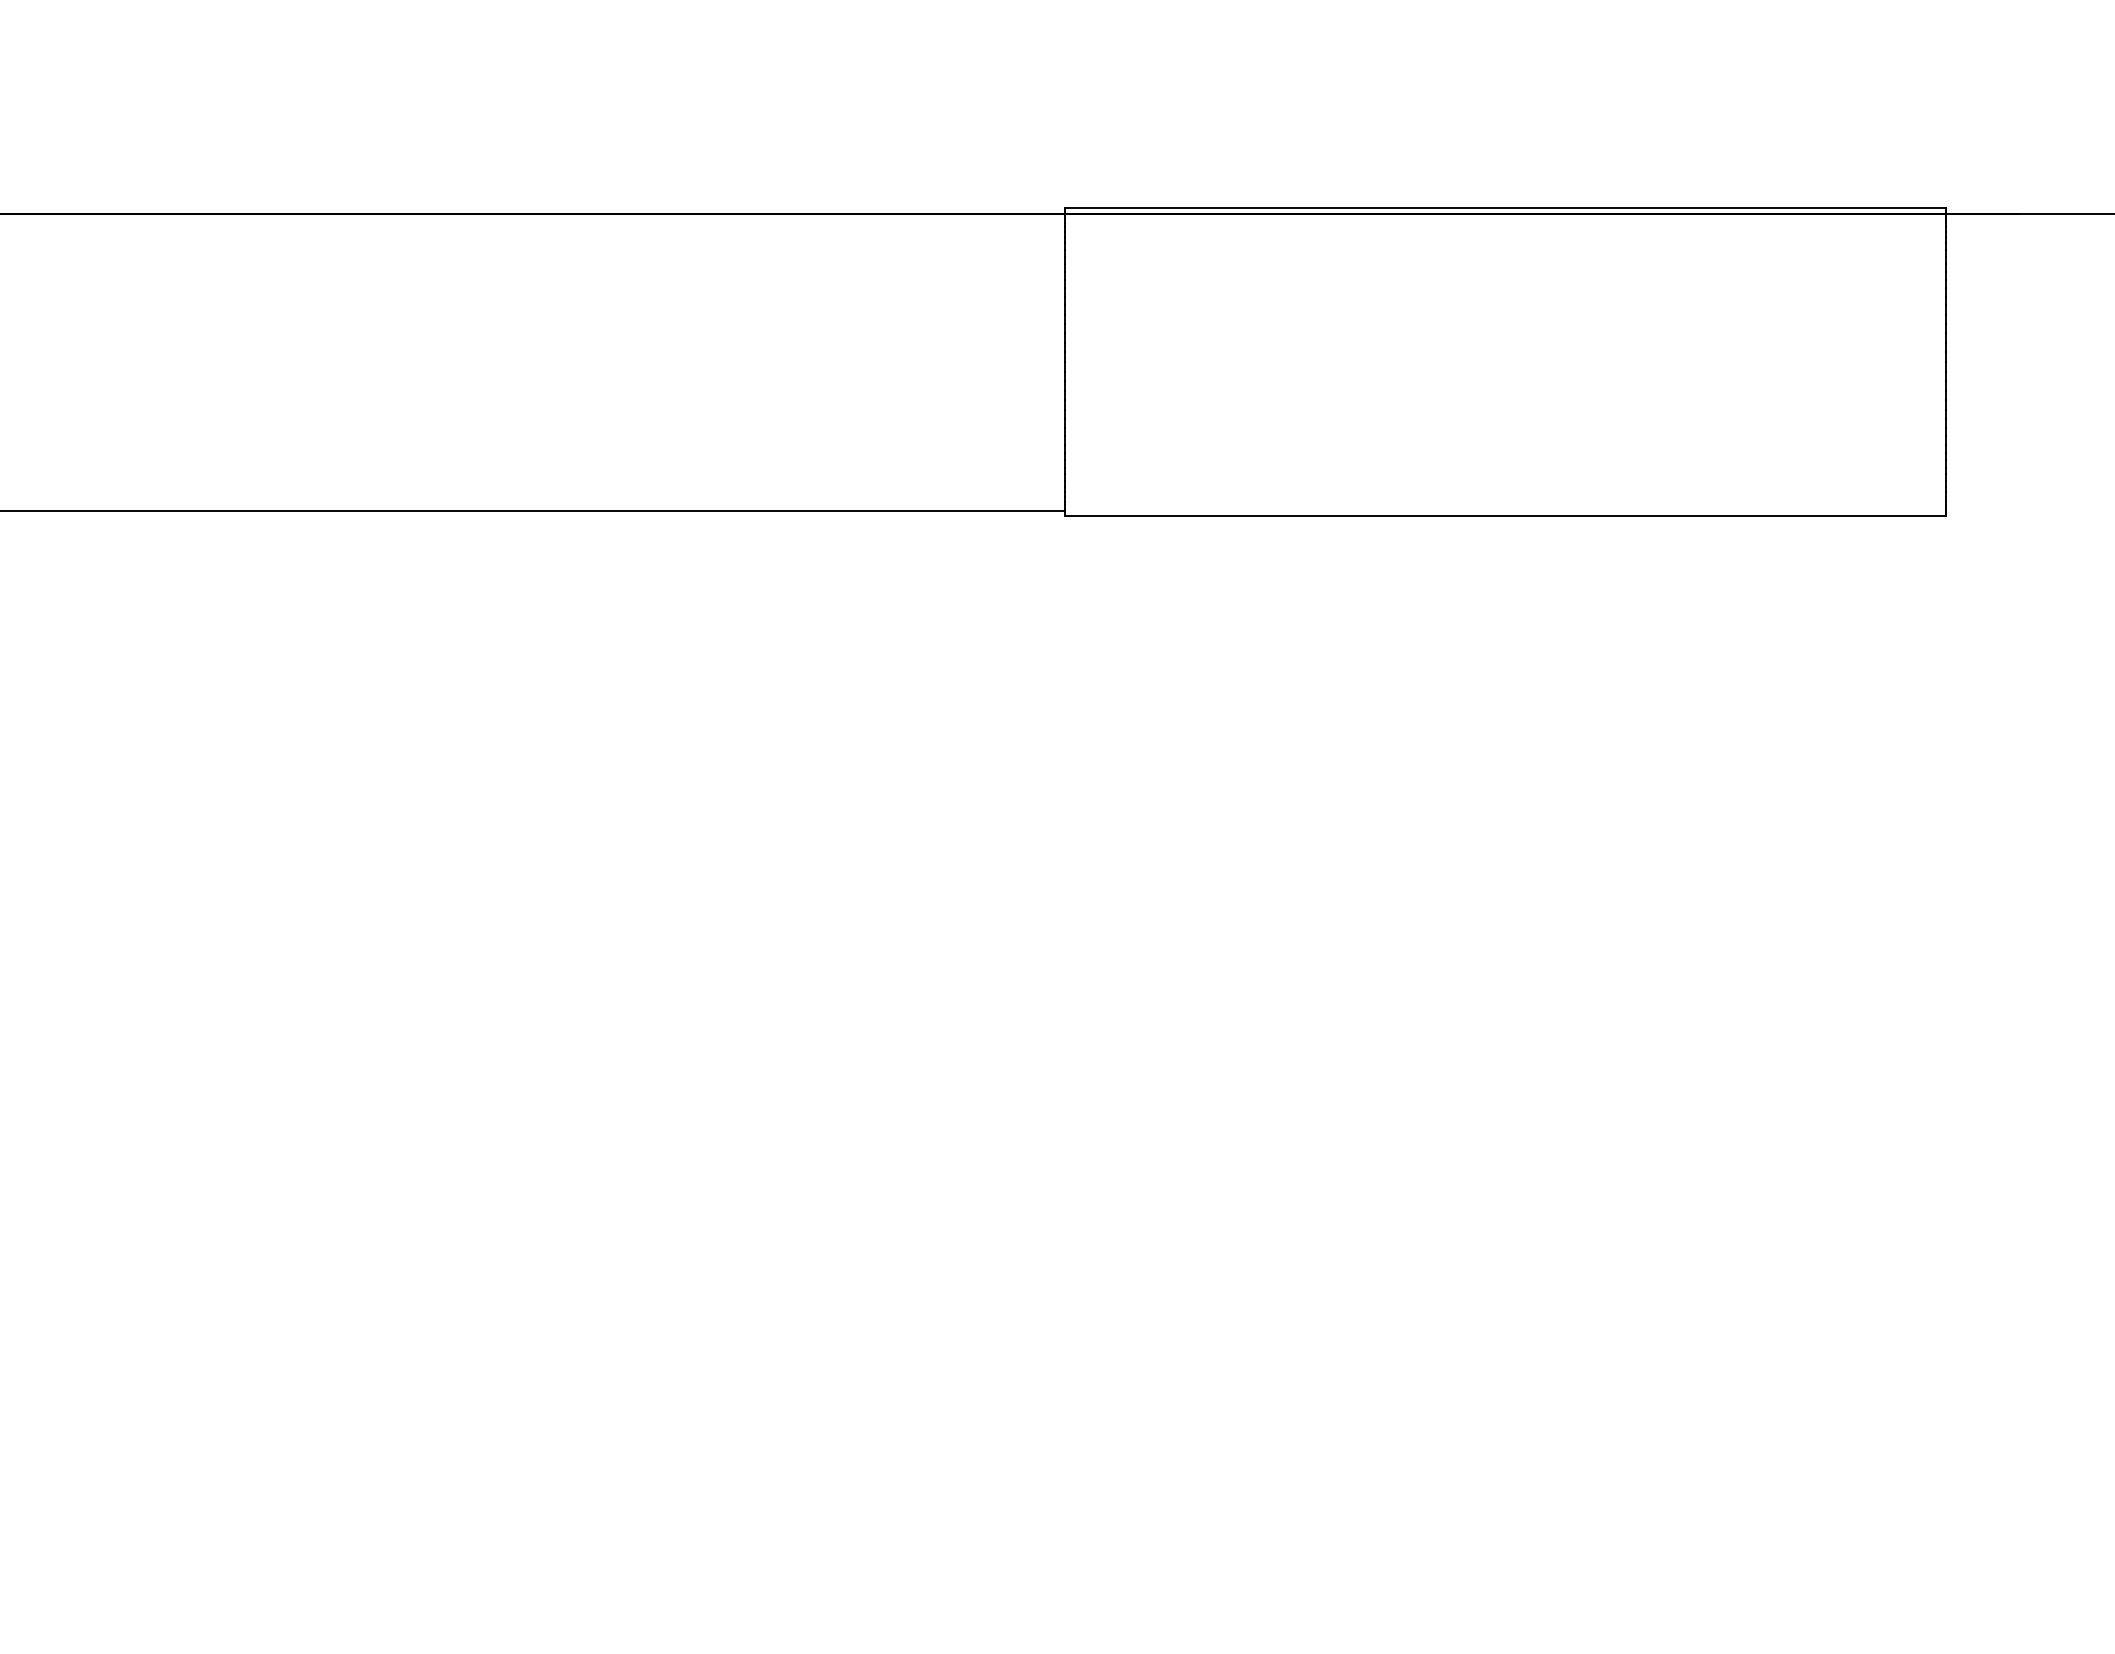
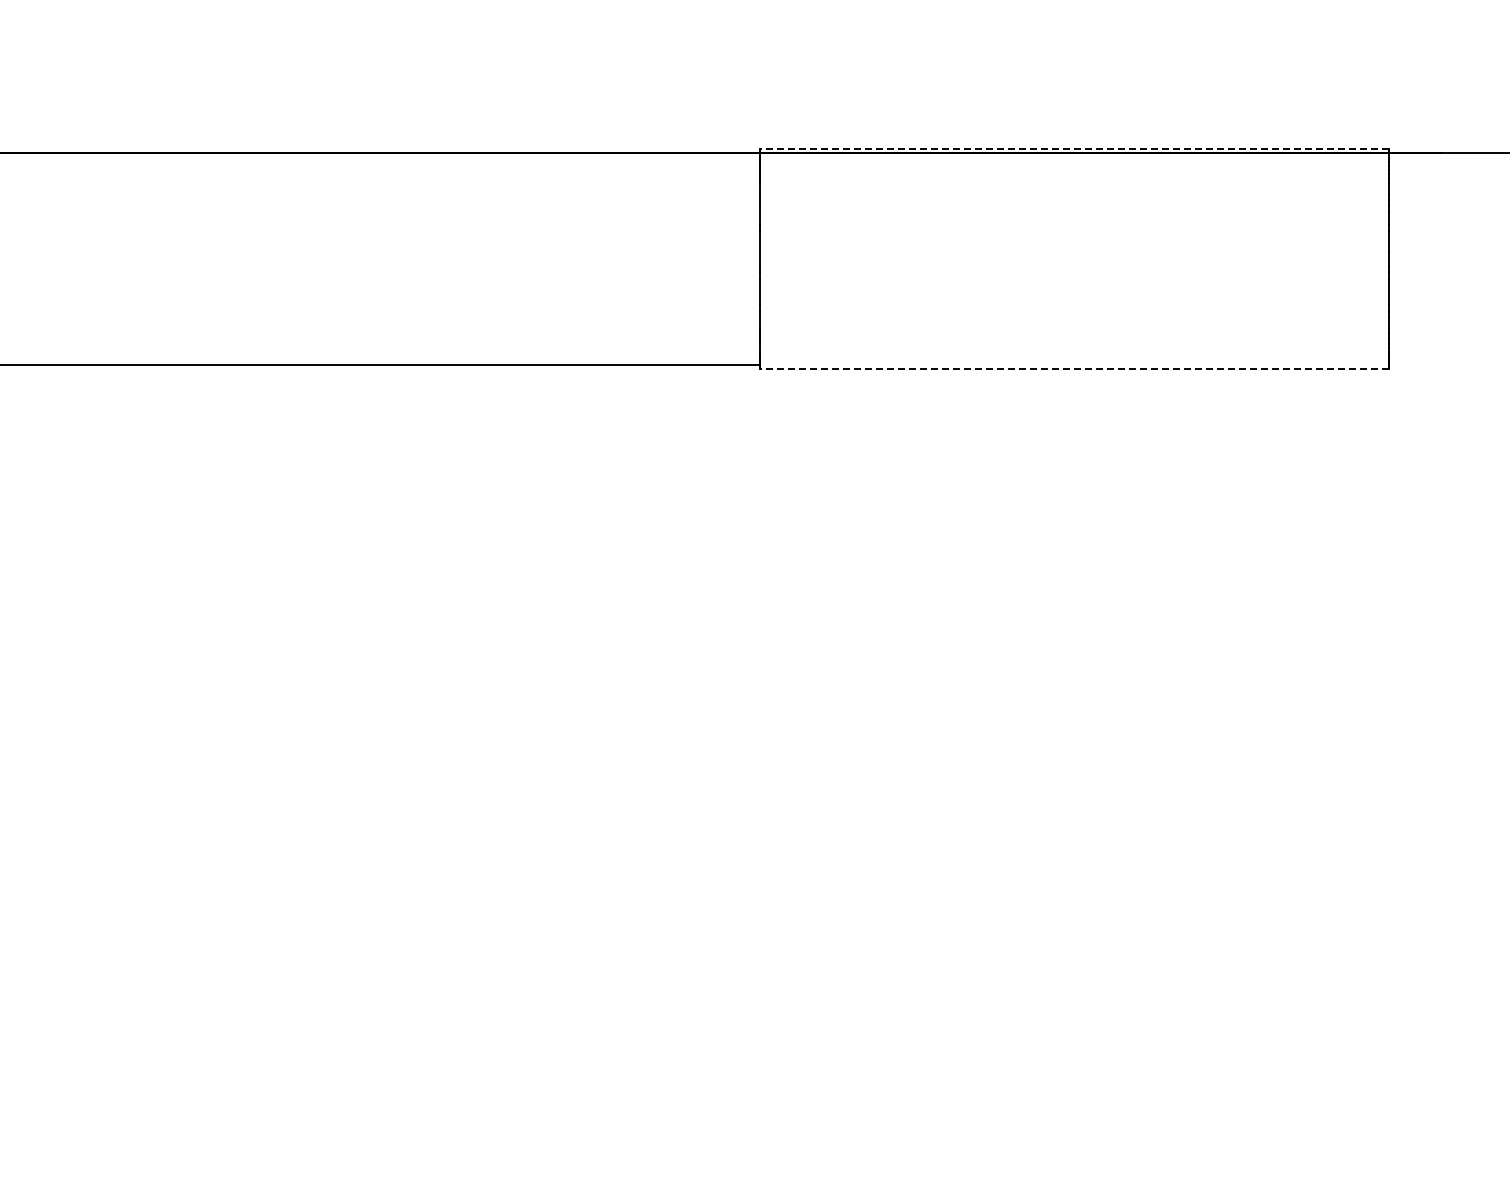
line: (1505, 207) -> (1074, 148), solid -> dashed
line: (1505, 516) -> (1074, 368), solid -> dashed

